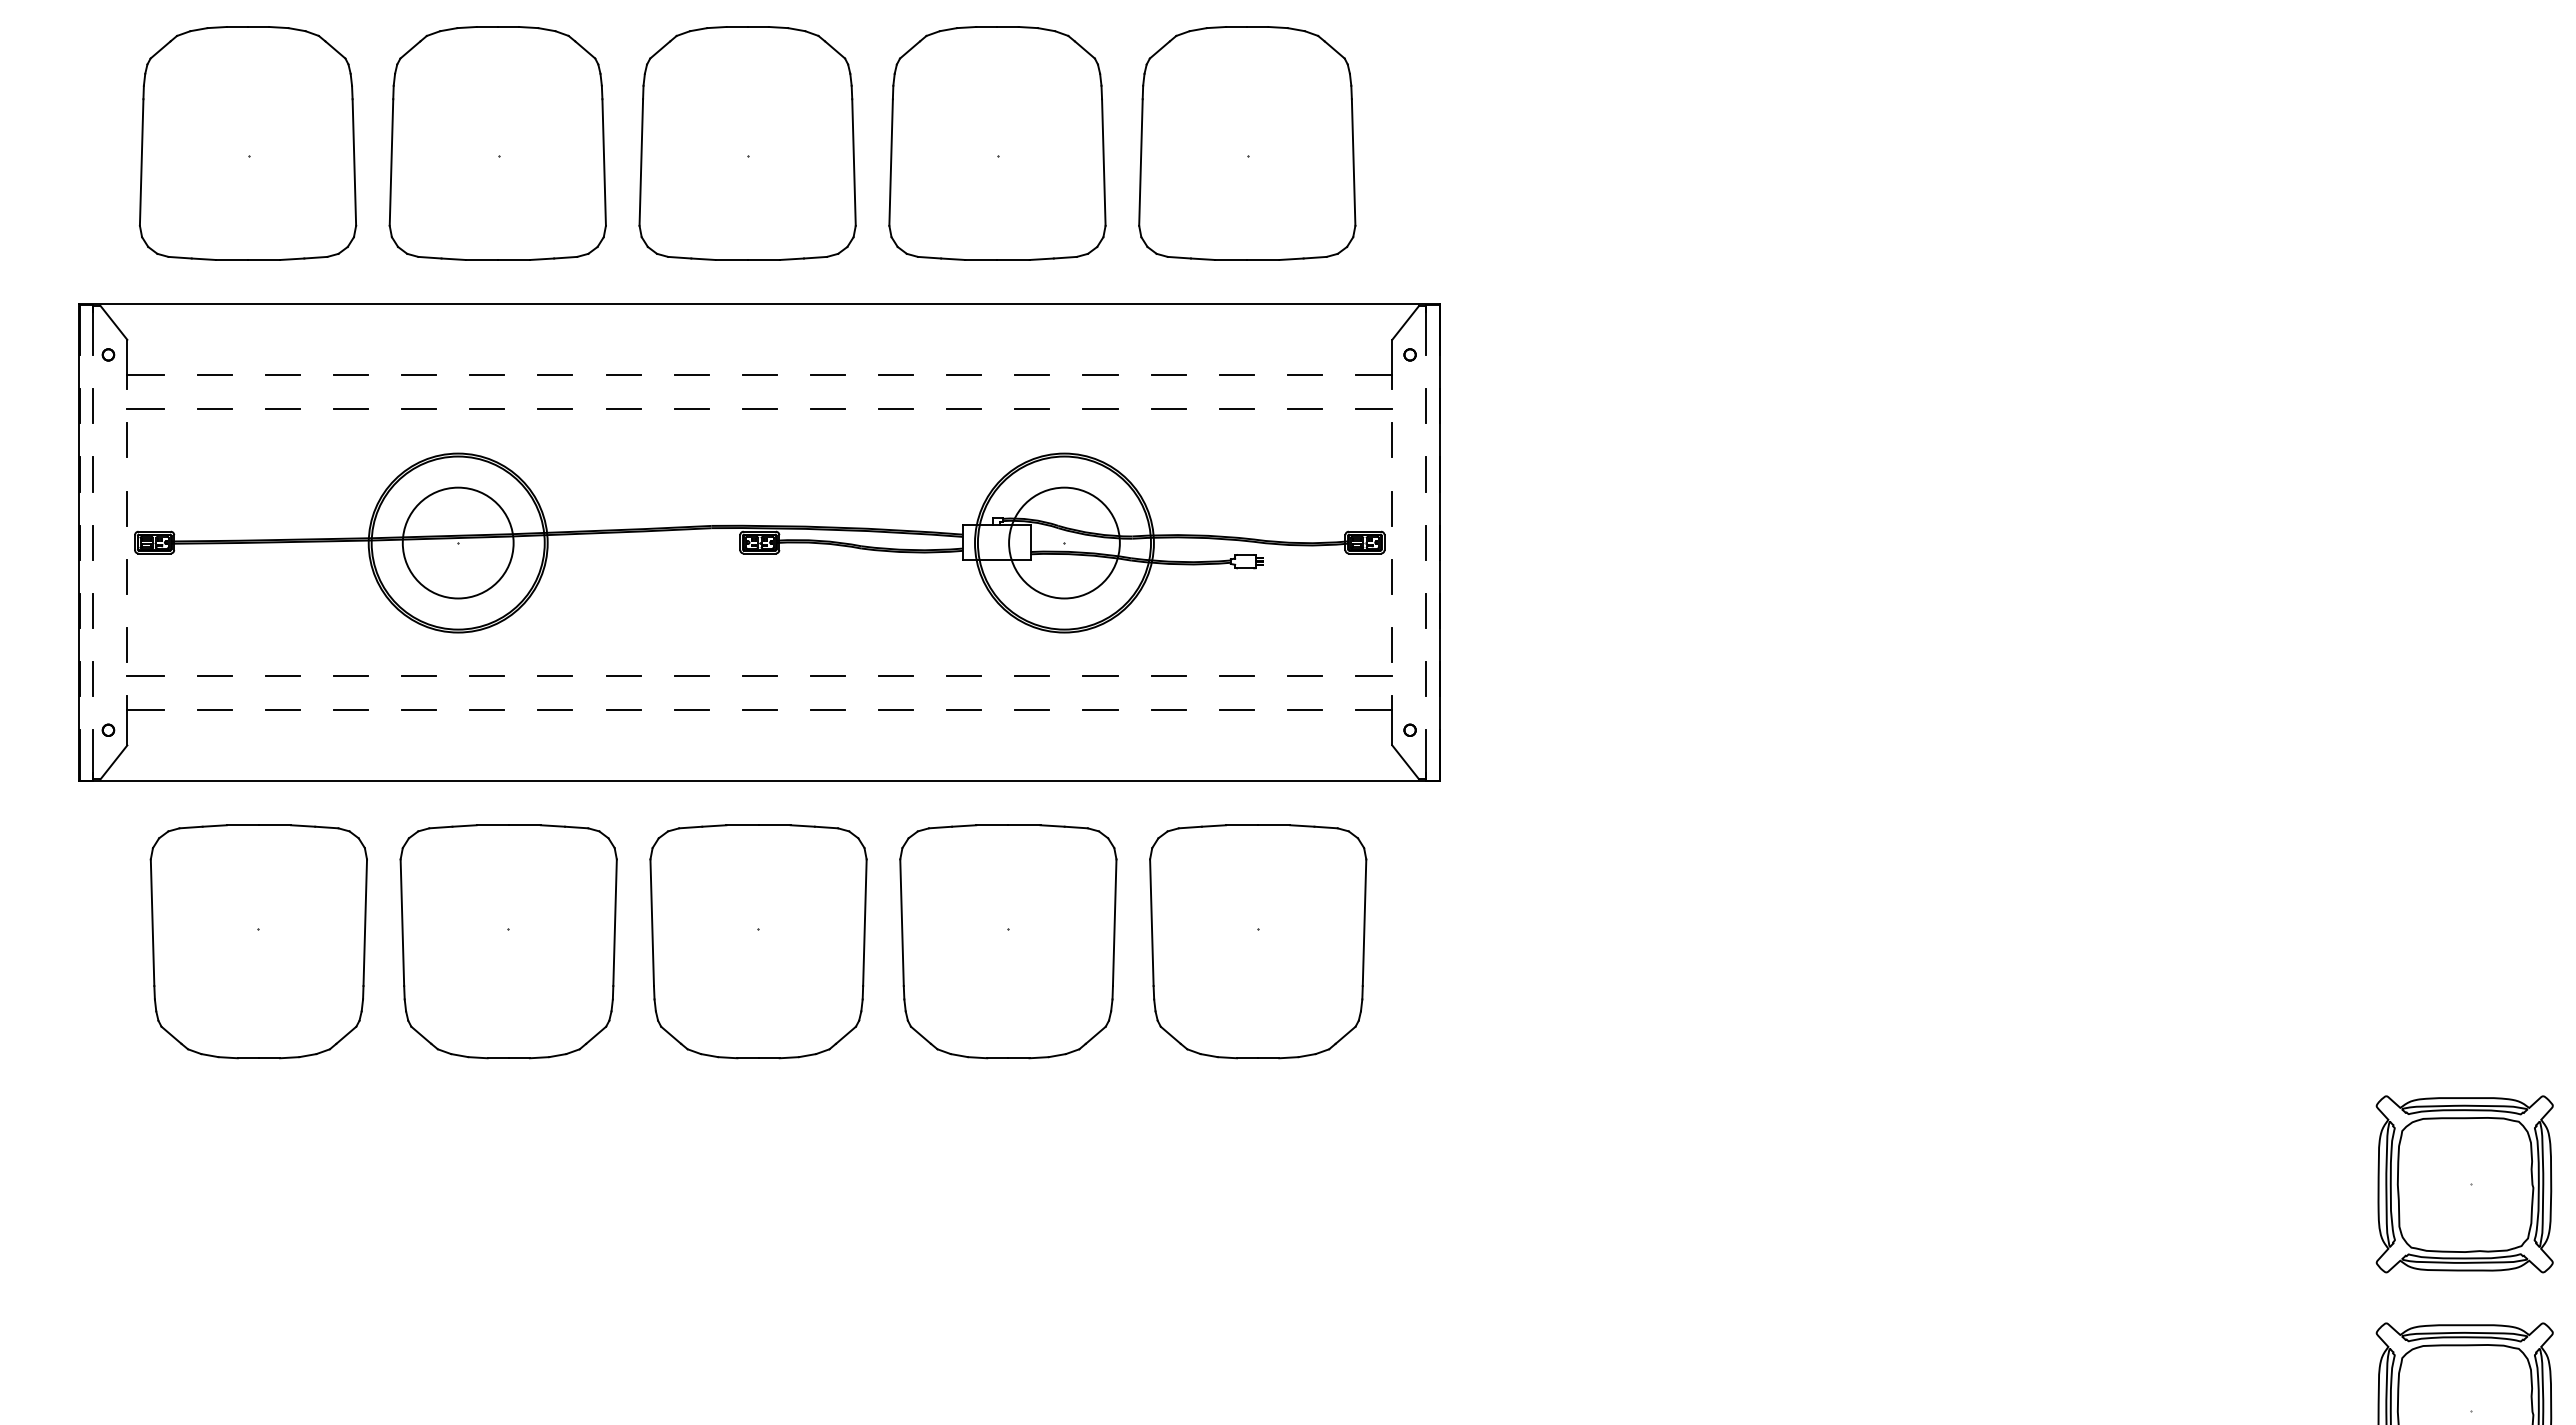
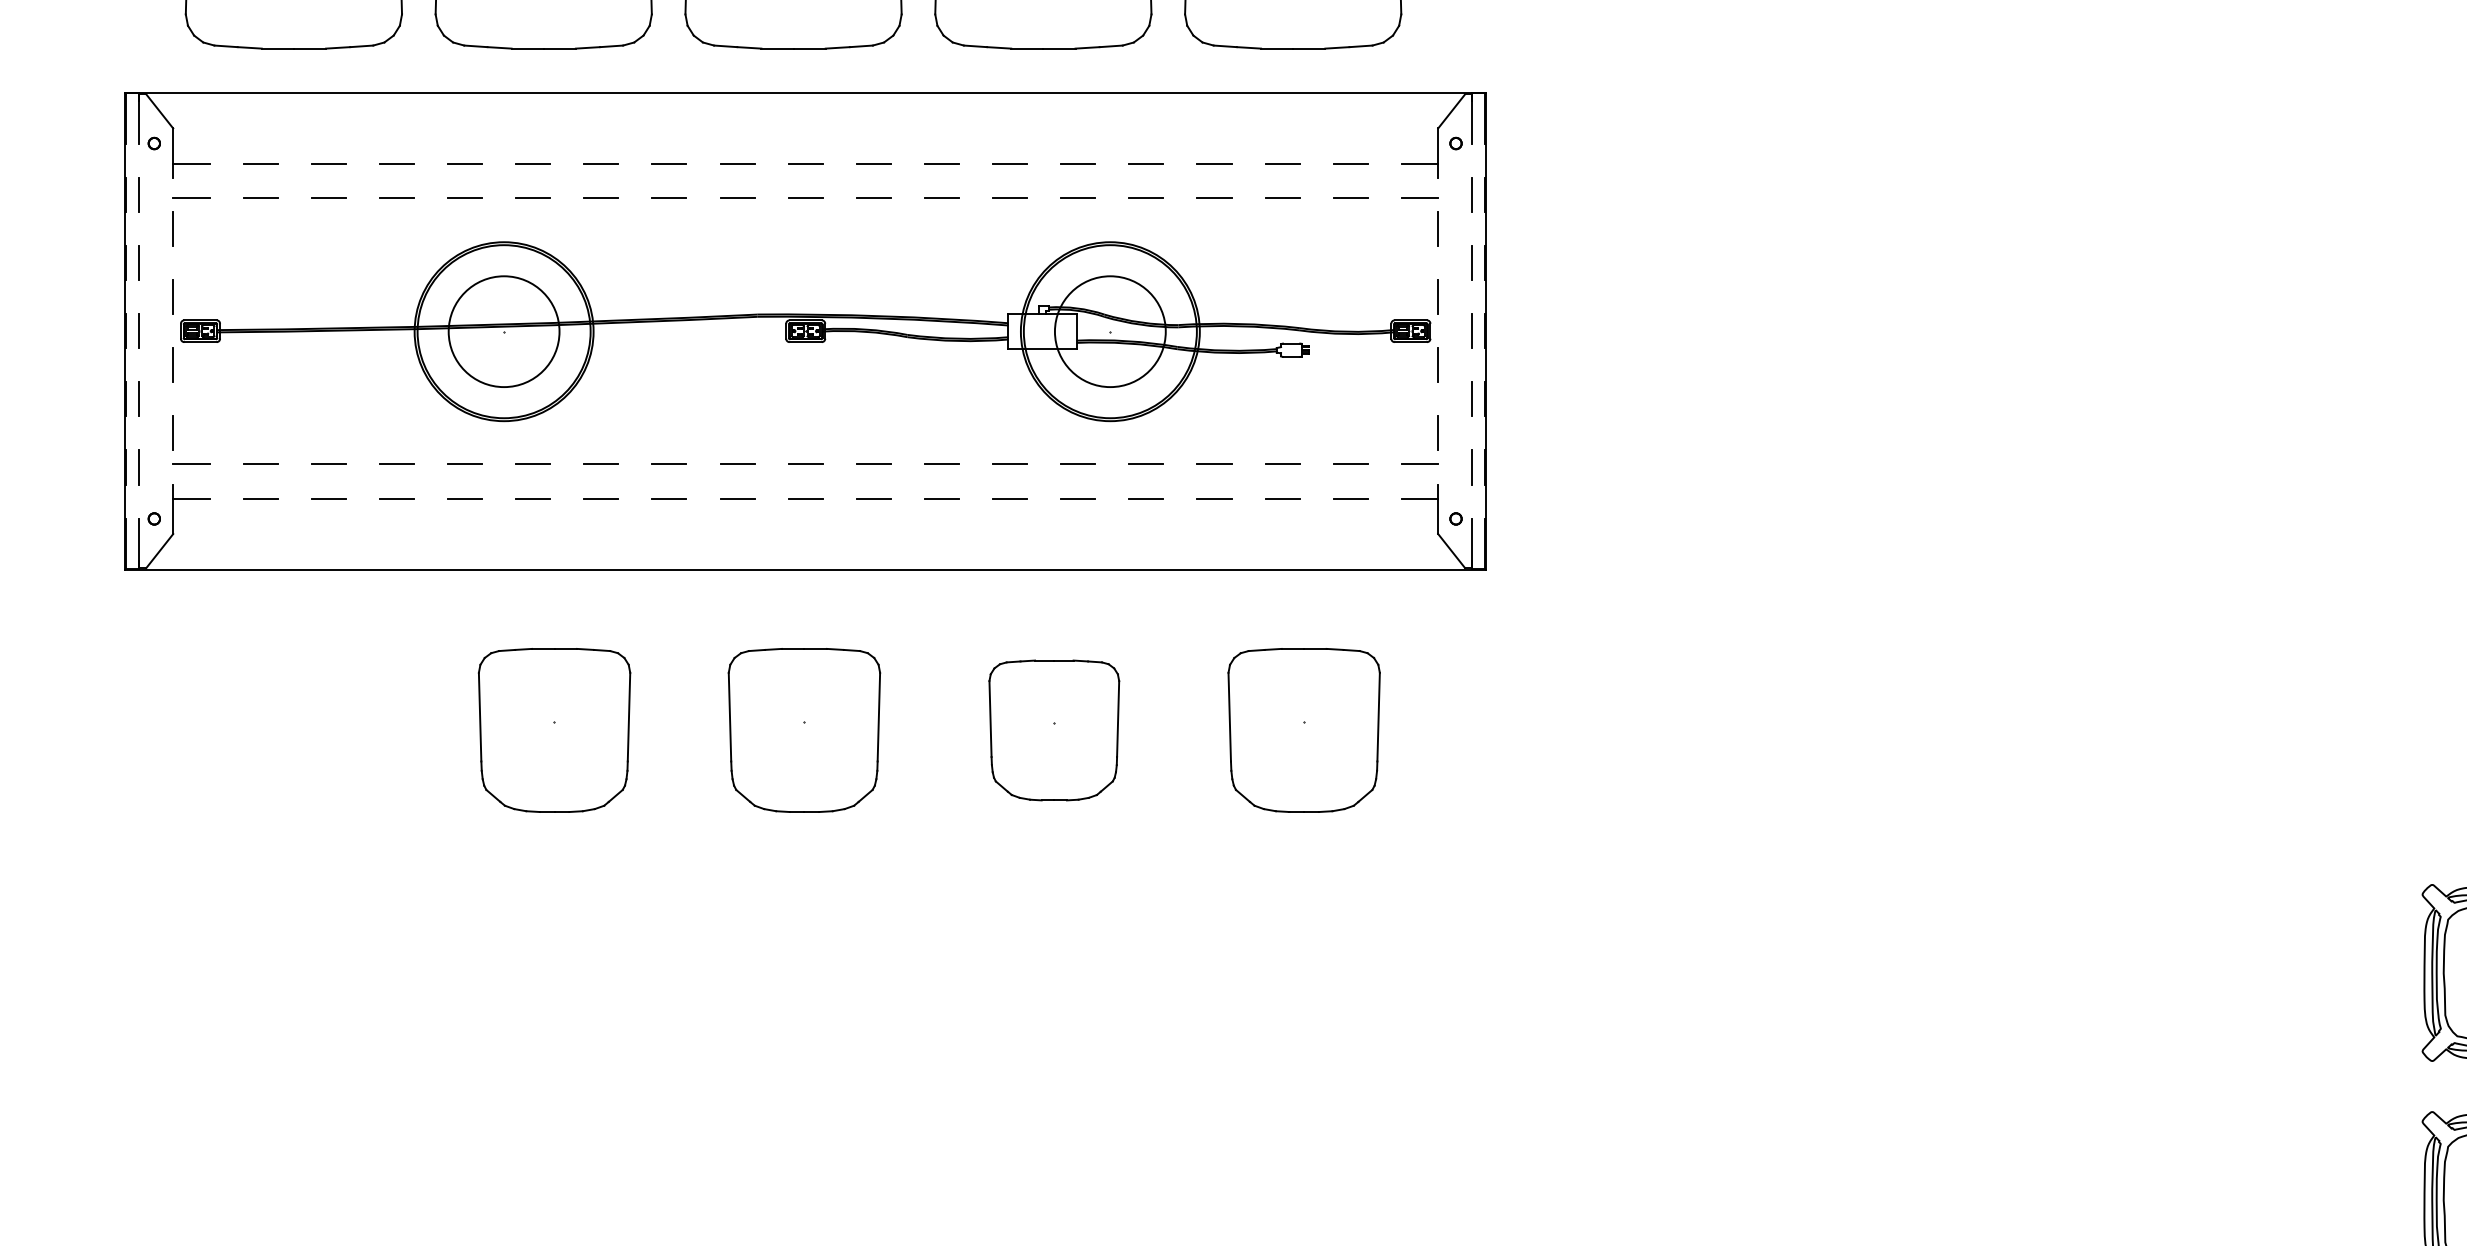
part: (258, 941) -> (304, 730), removed
part: (508, 941) -> (554, 730), size x0.7
part: (758, 941) -> (804, 730), size x0.7
part: (1008, 941) -> (1054, 730), size x0.6
part: (1258, 941) -> (1304, 730), size x0.7

